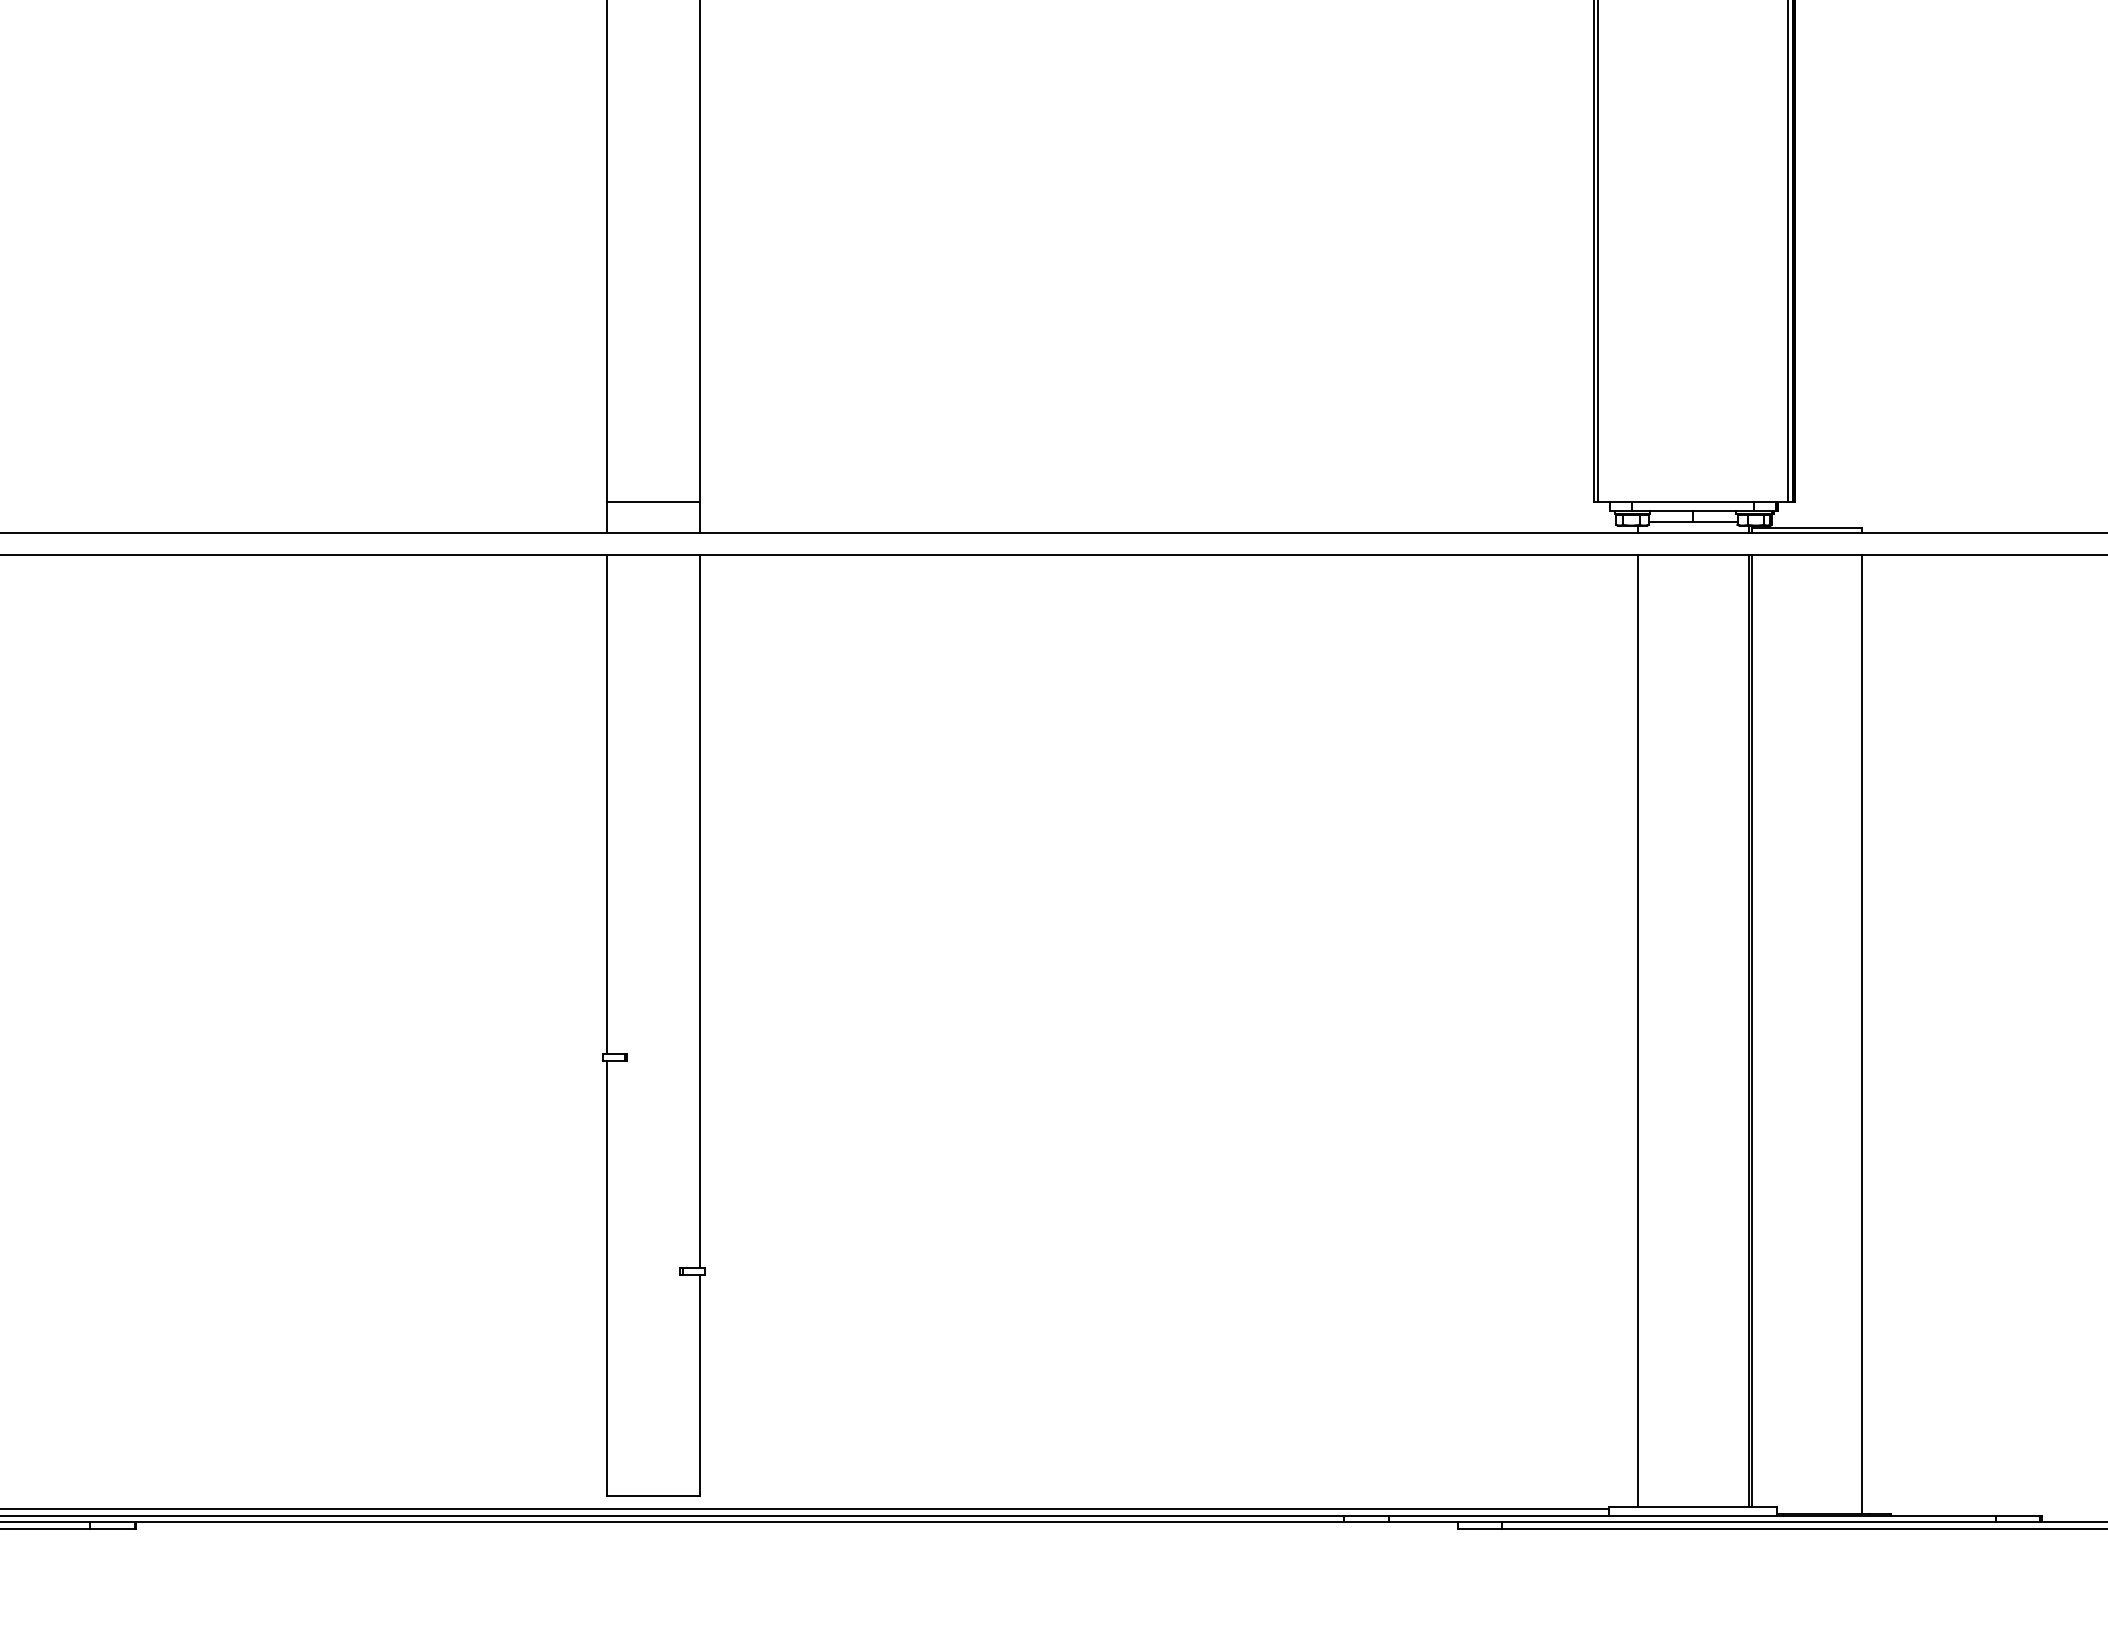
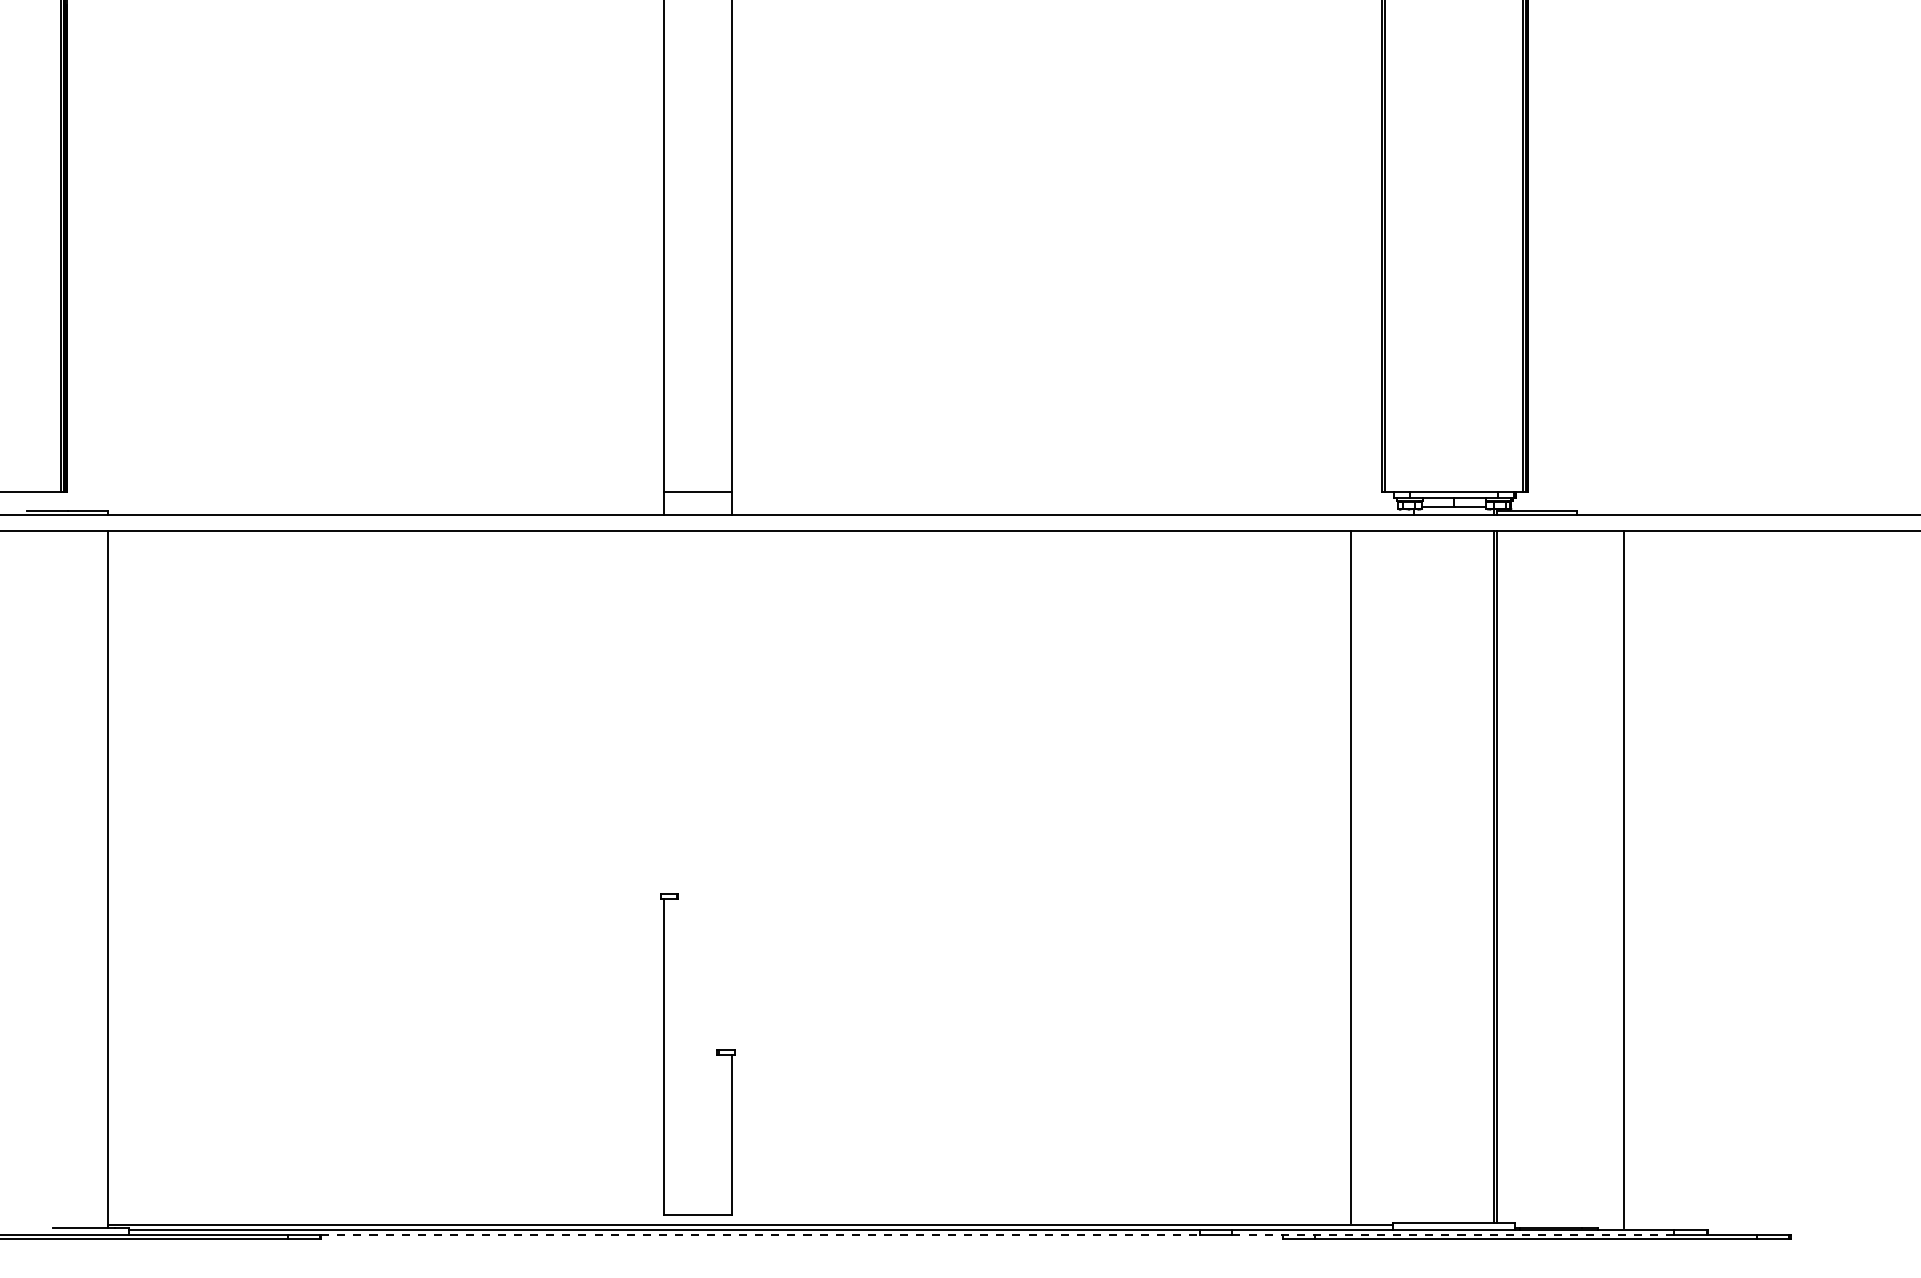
line: (608, 803) -> (664, 711), removed
line: (700, 910) -> (731, 789), removed
line: (1638, 1030) -> (1351, 876), moved
line: (1861, 1034) -> (1623, 879), moved
line: (739, 1522) -> (760, 1234), solid -> dashed
line: (1692, 1522) -> (1453, 1234), solid -> dashed

